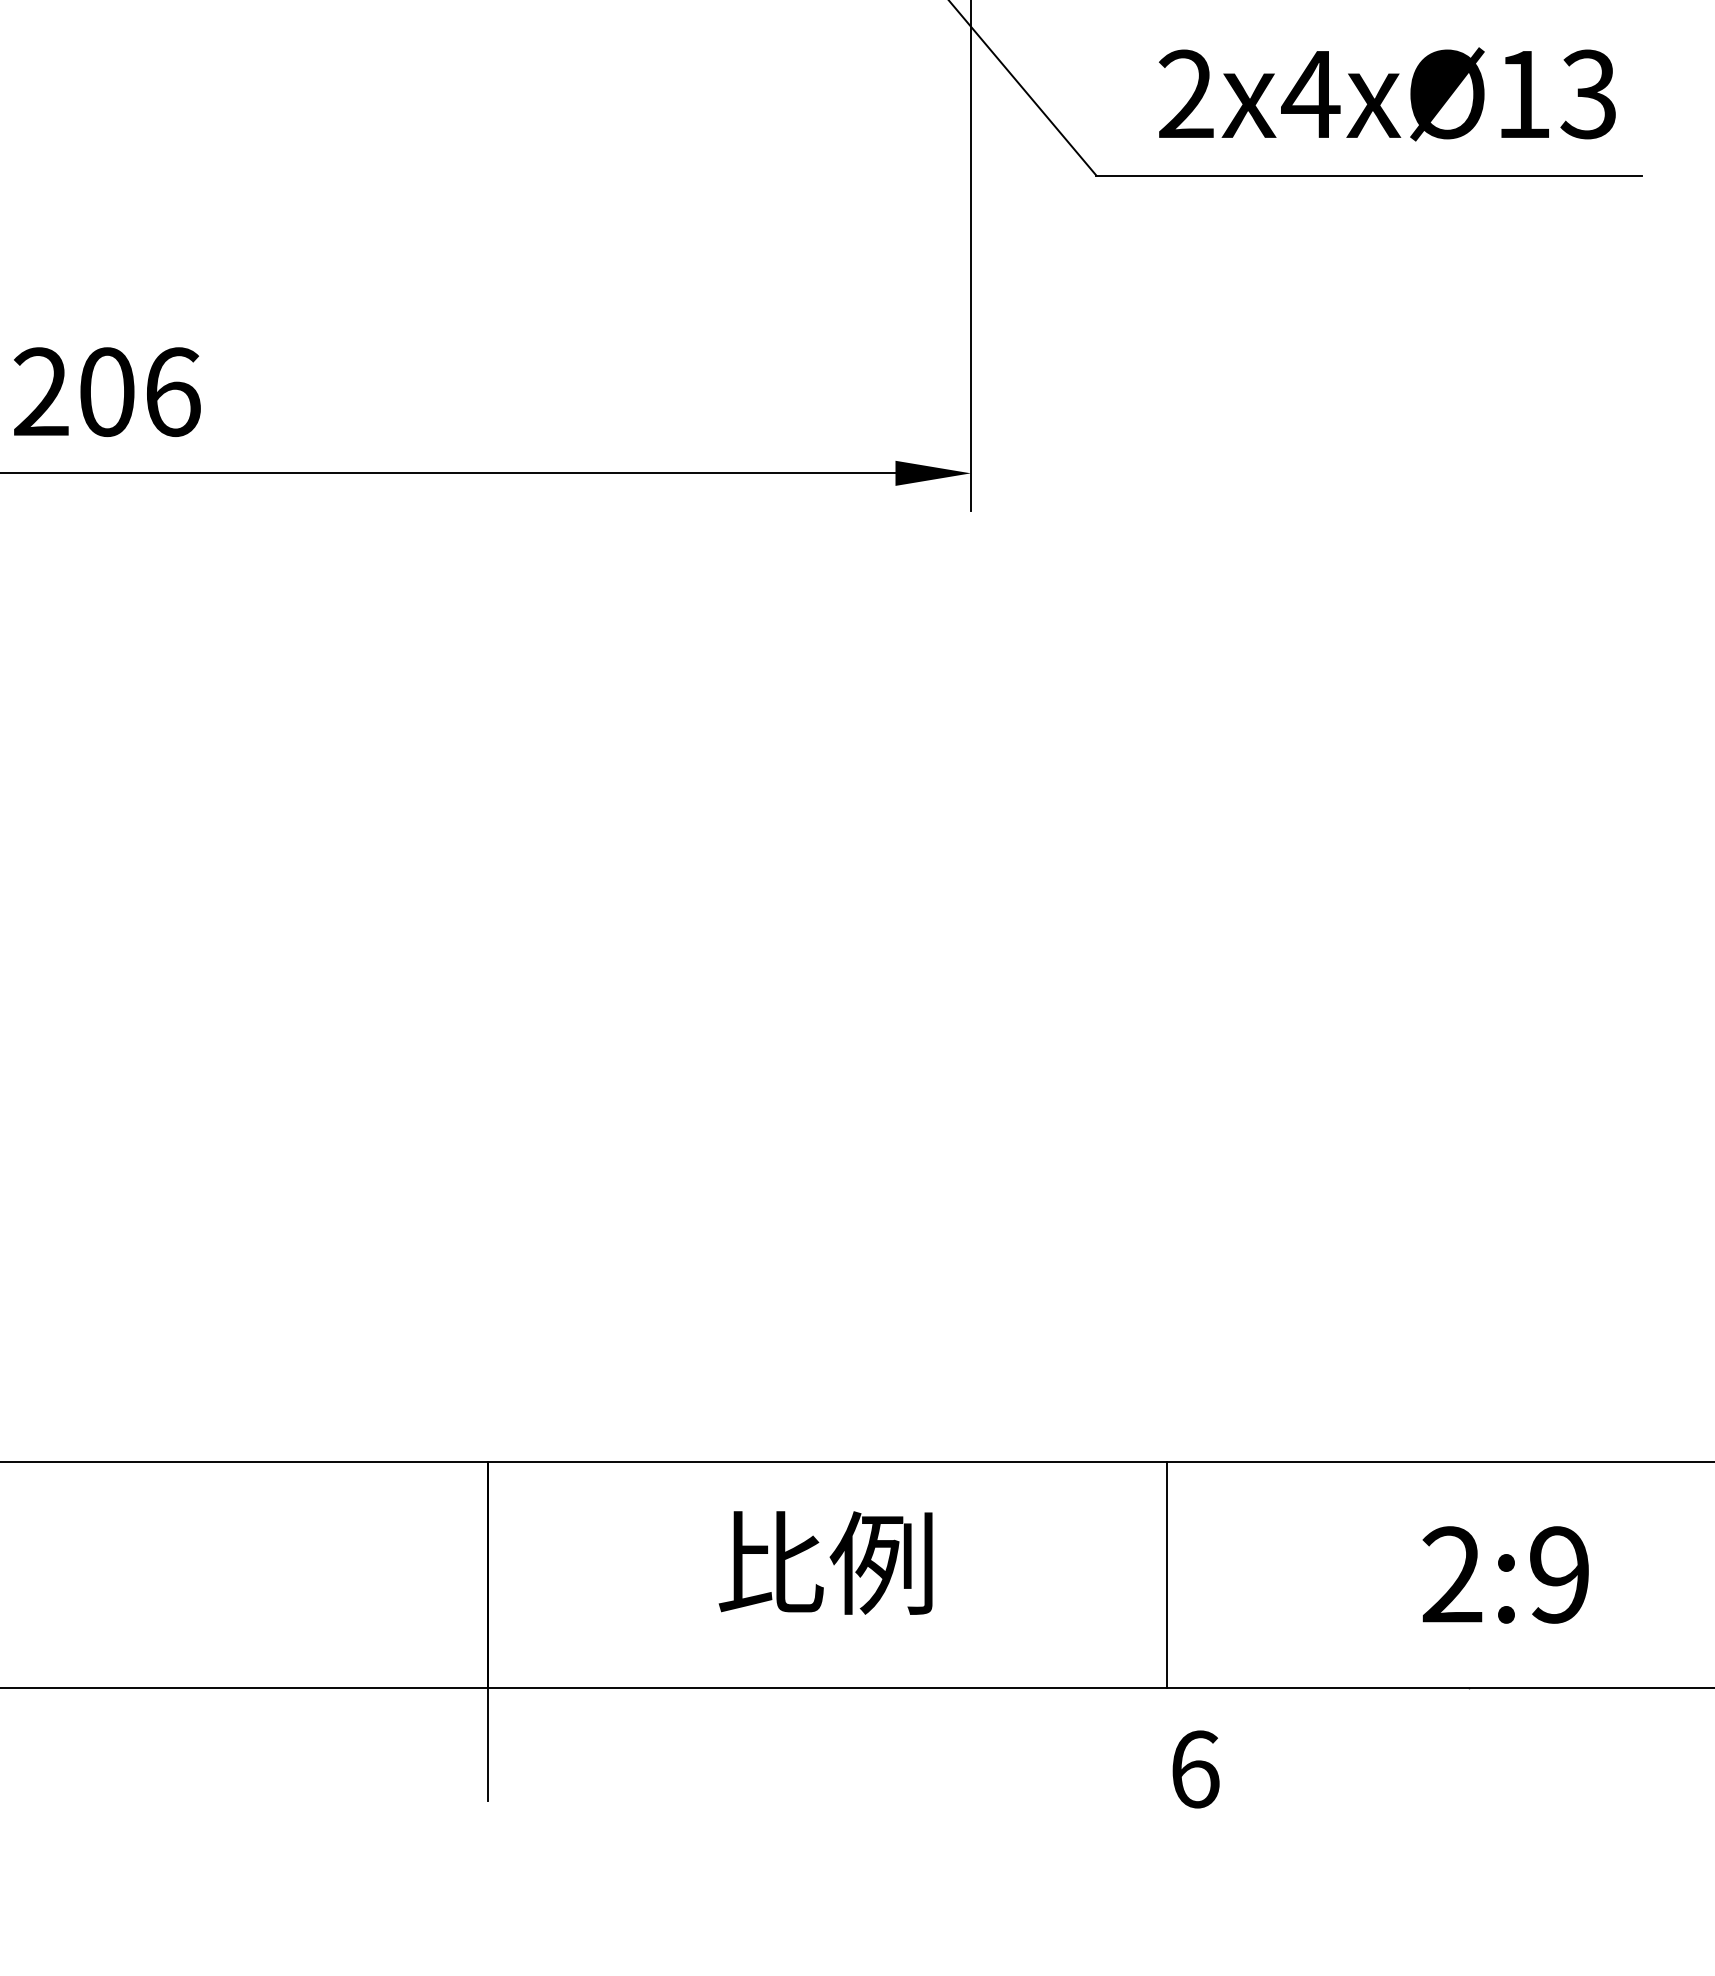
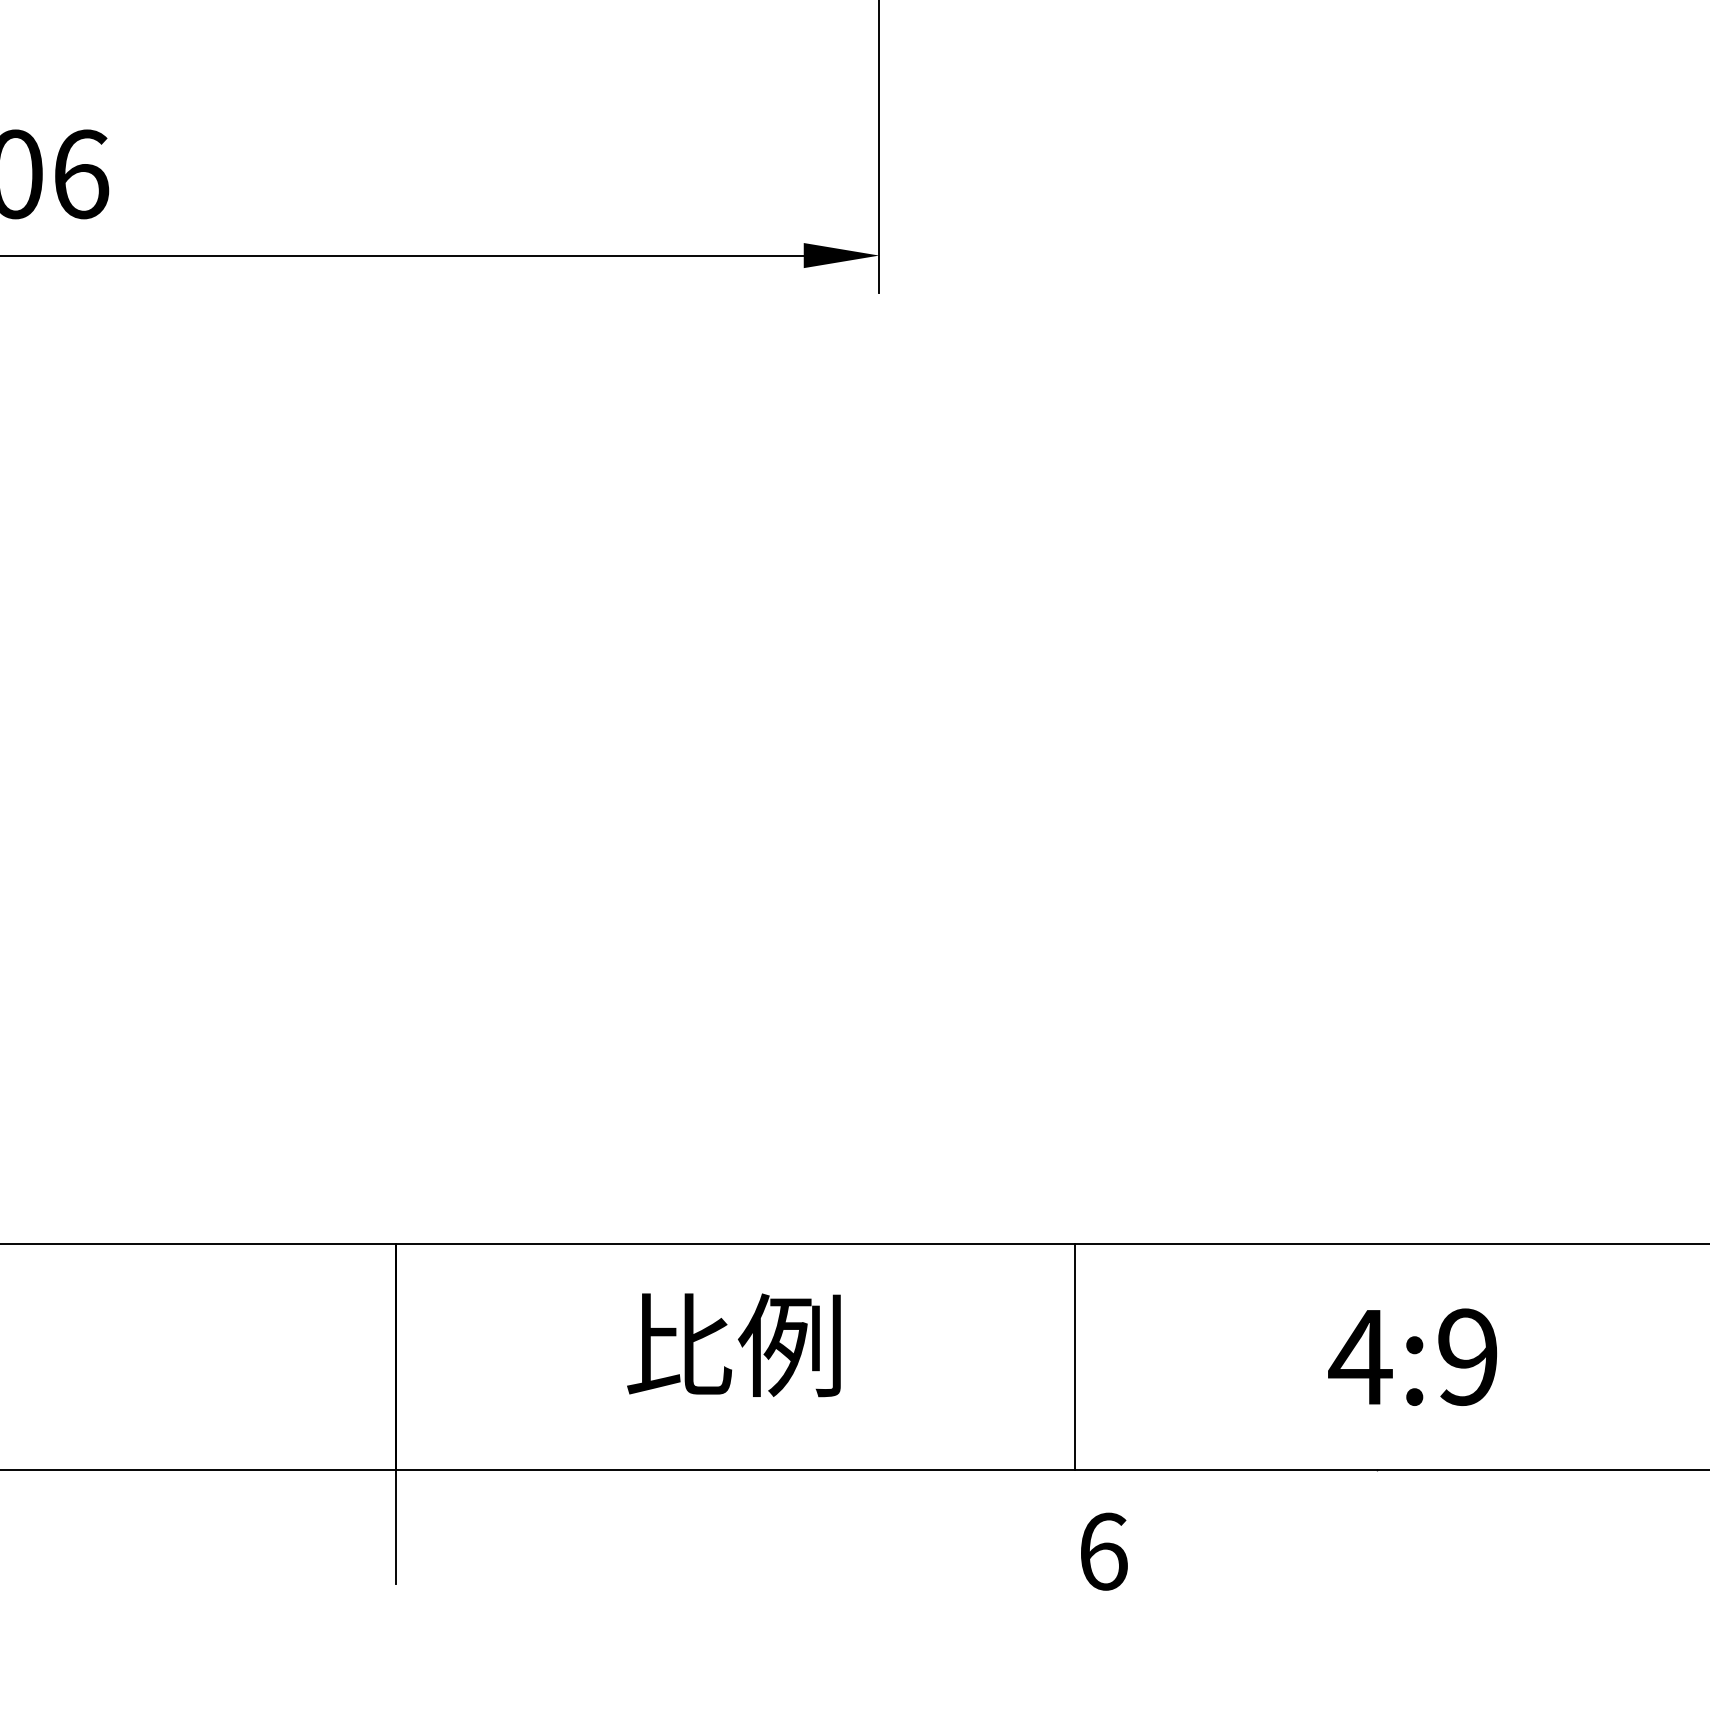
text: (1451, 1574) -> (1359, 1356), 2:9 -> 4:9

